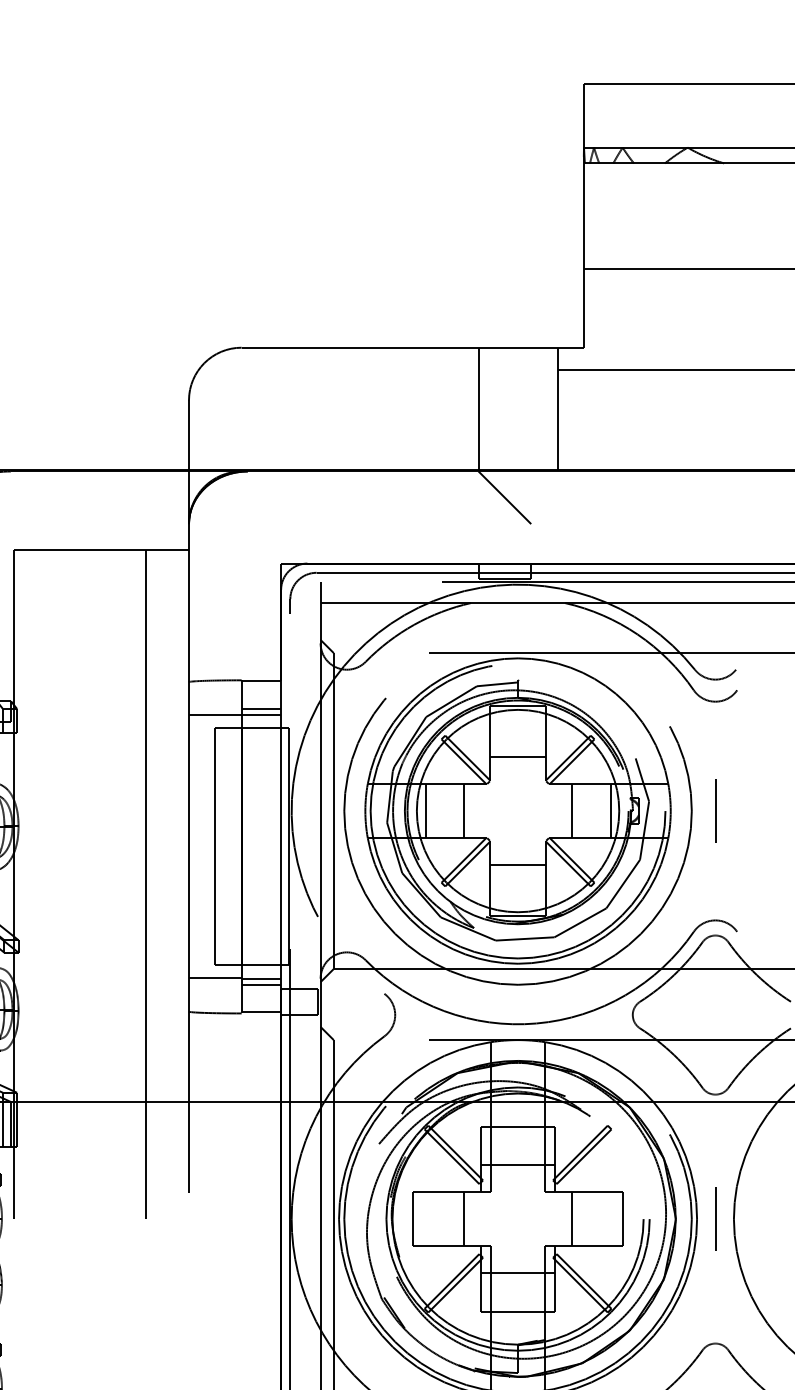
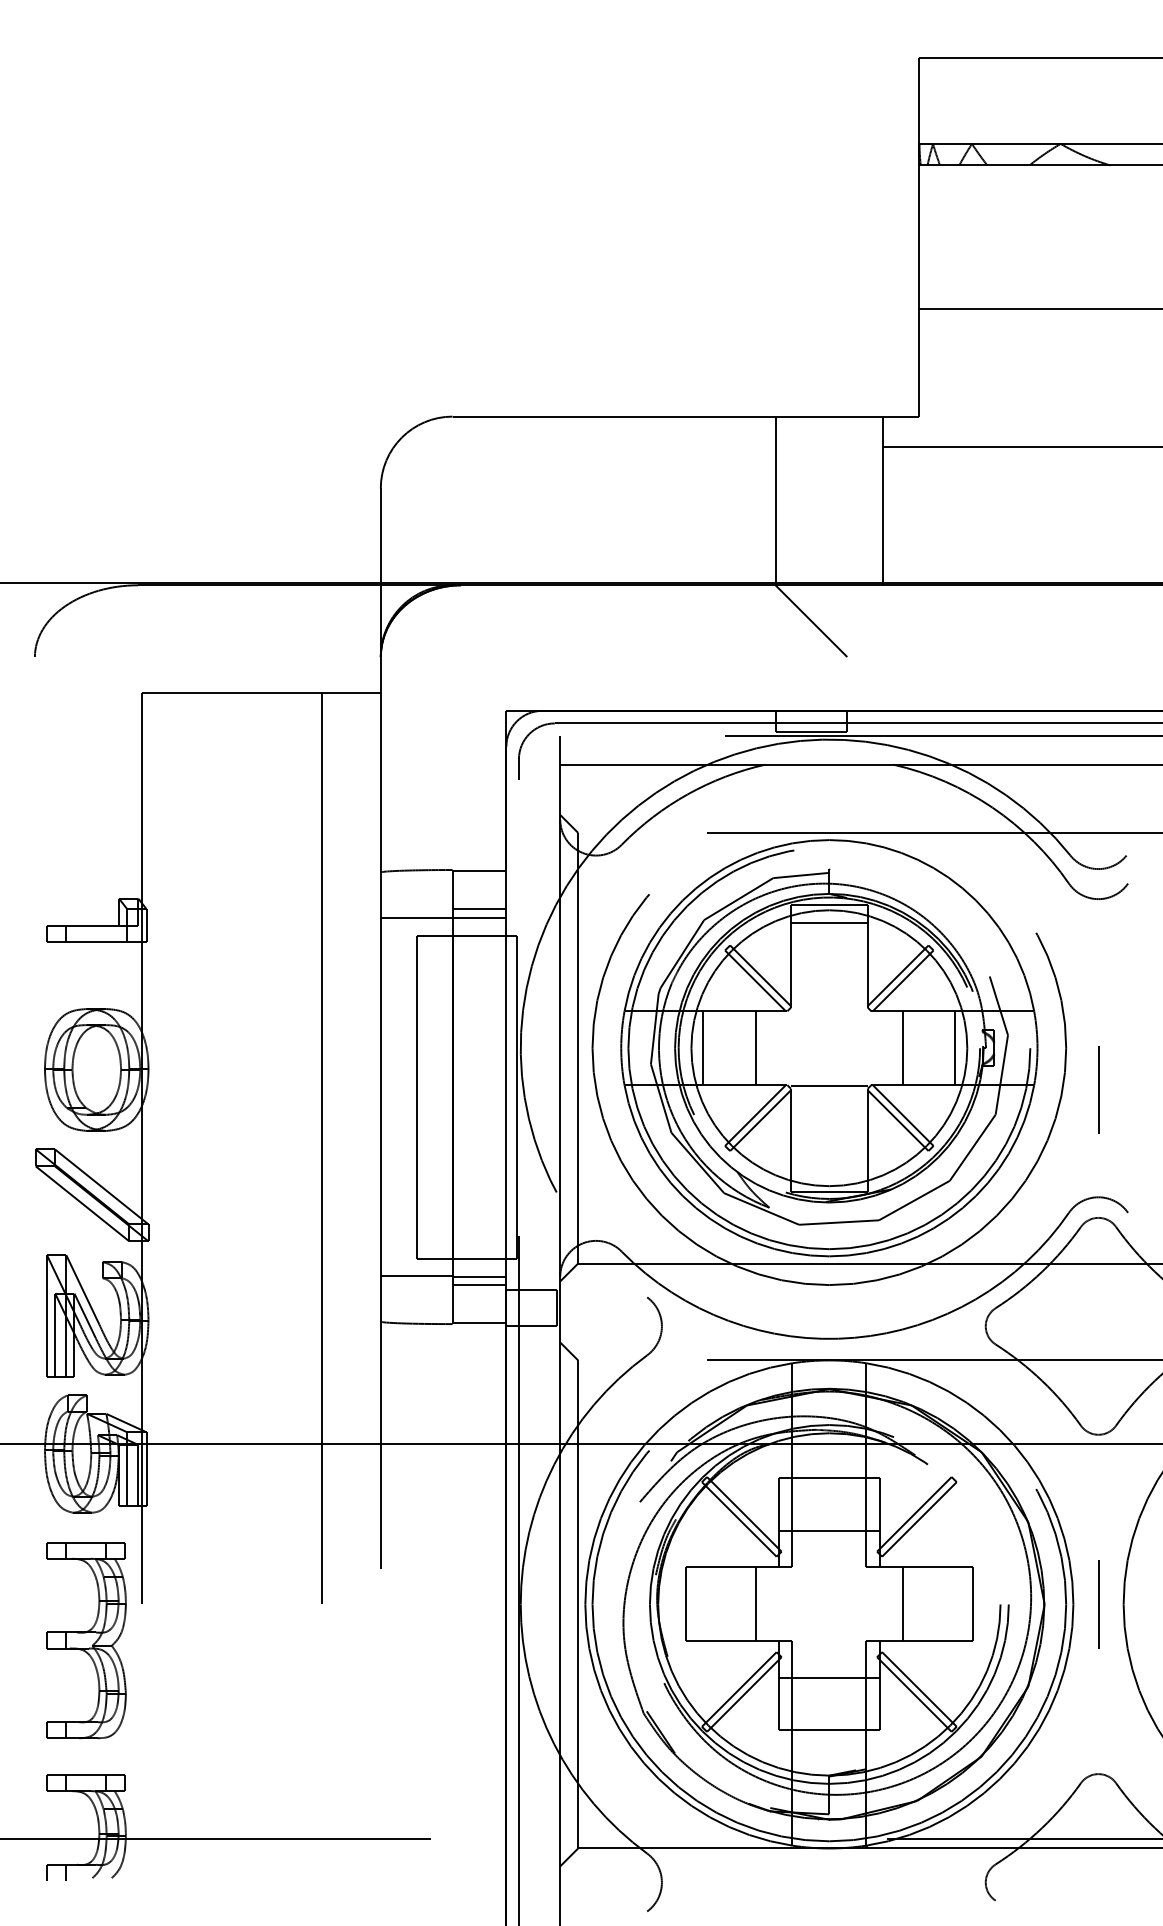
line: (517, 756) -> (828, 922), moved
line: (715, 810) -> (1098, 1089), moved
line: (517, 864) -> (828, 1085), moved

